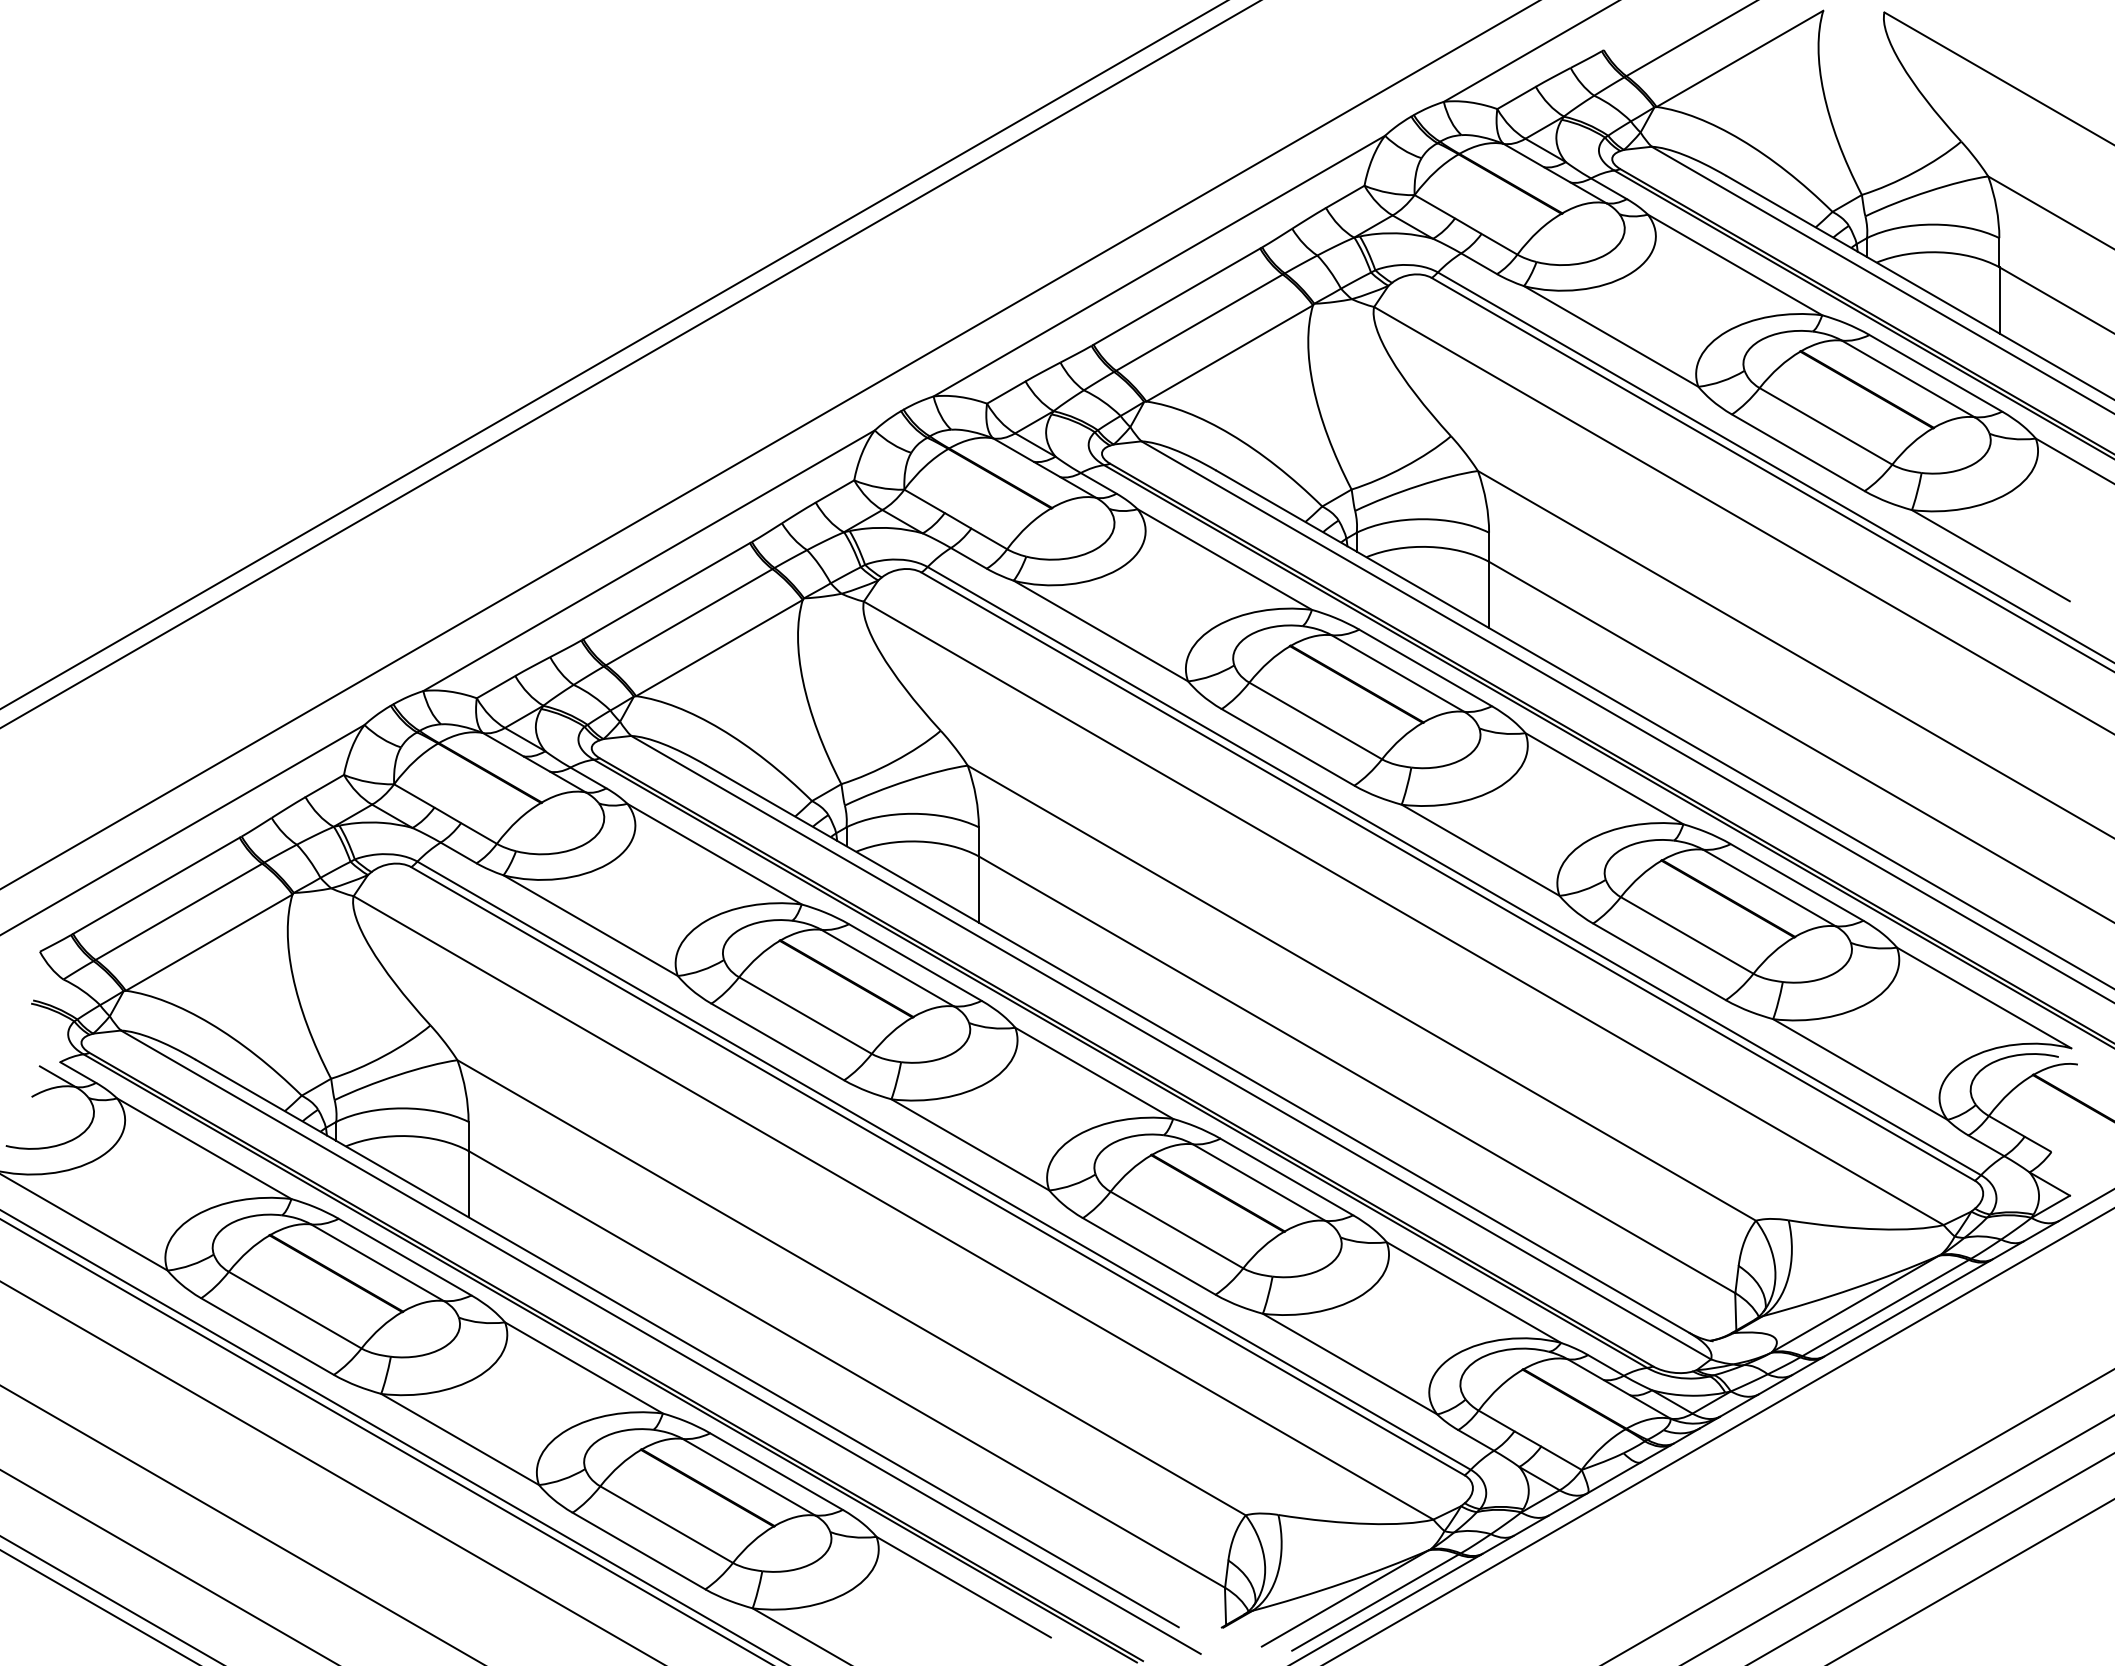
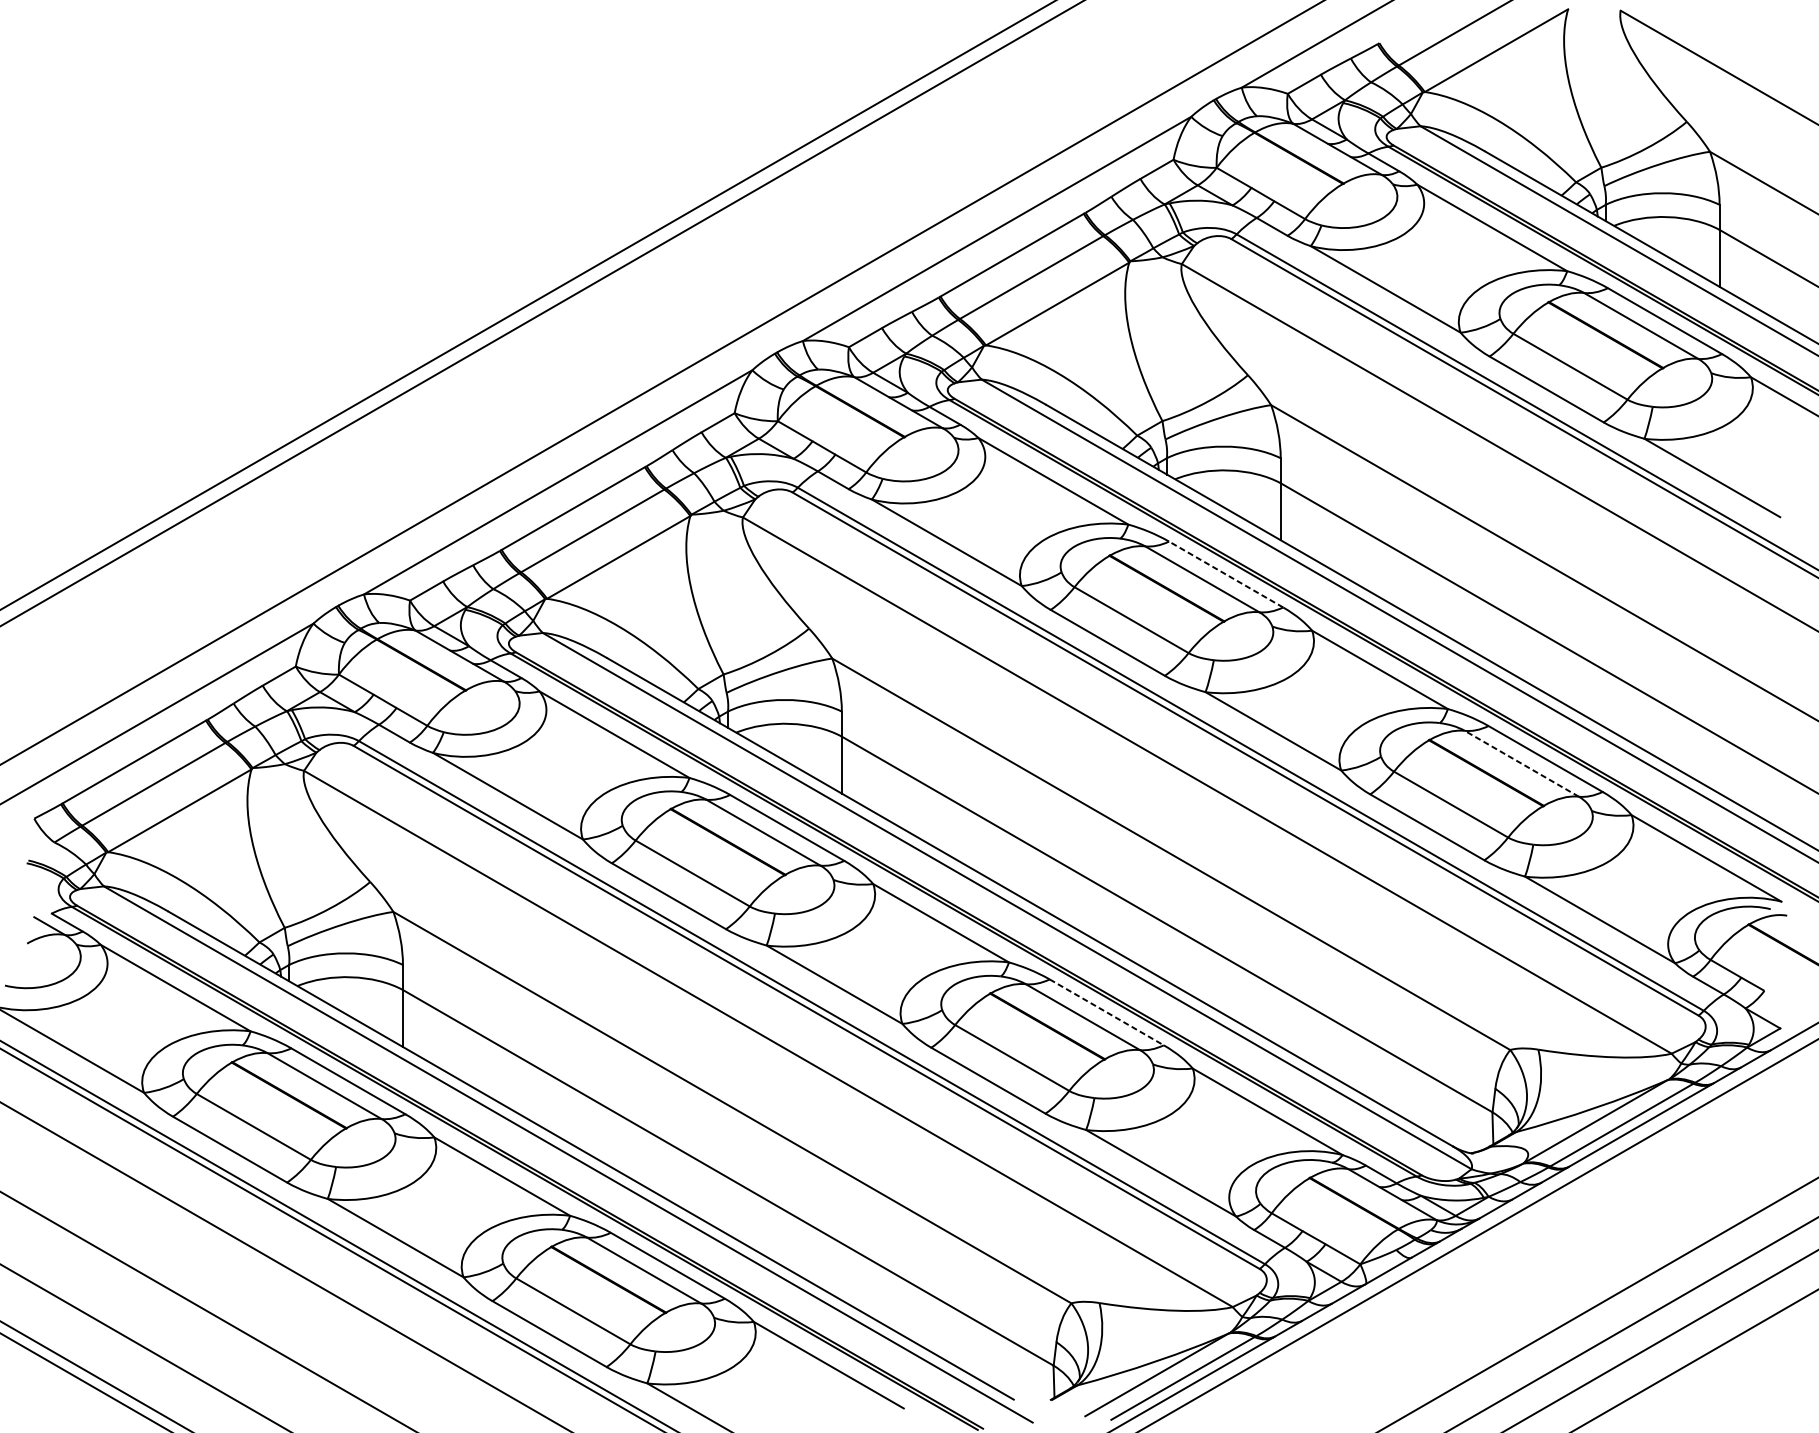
line: (1425, 667) -> (1226, 574), solid -> dashed
line: (1769, 887) -> (1521, 763), solid -> dashed
line: (1286, 1177) -> (1106, 1012), solid -> dashed

